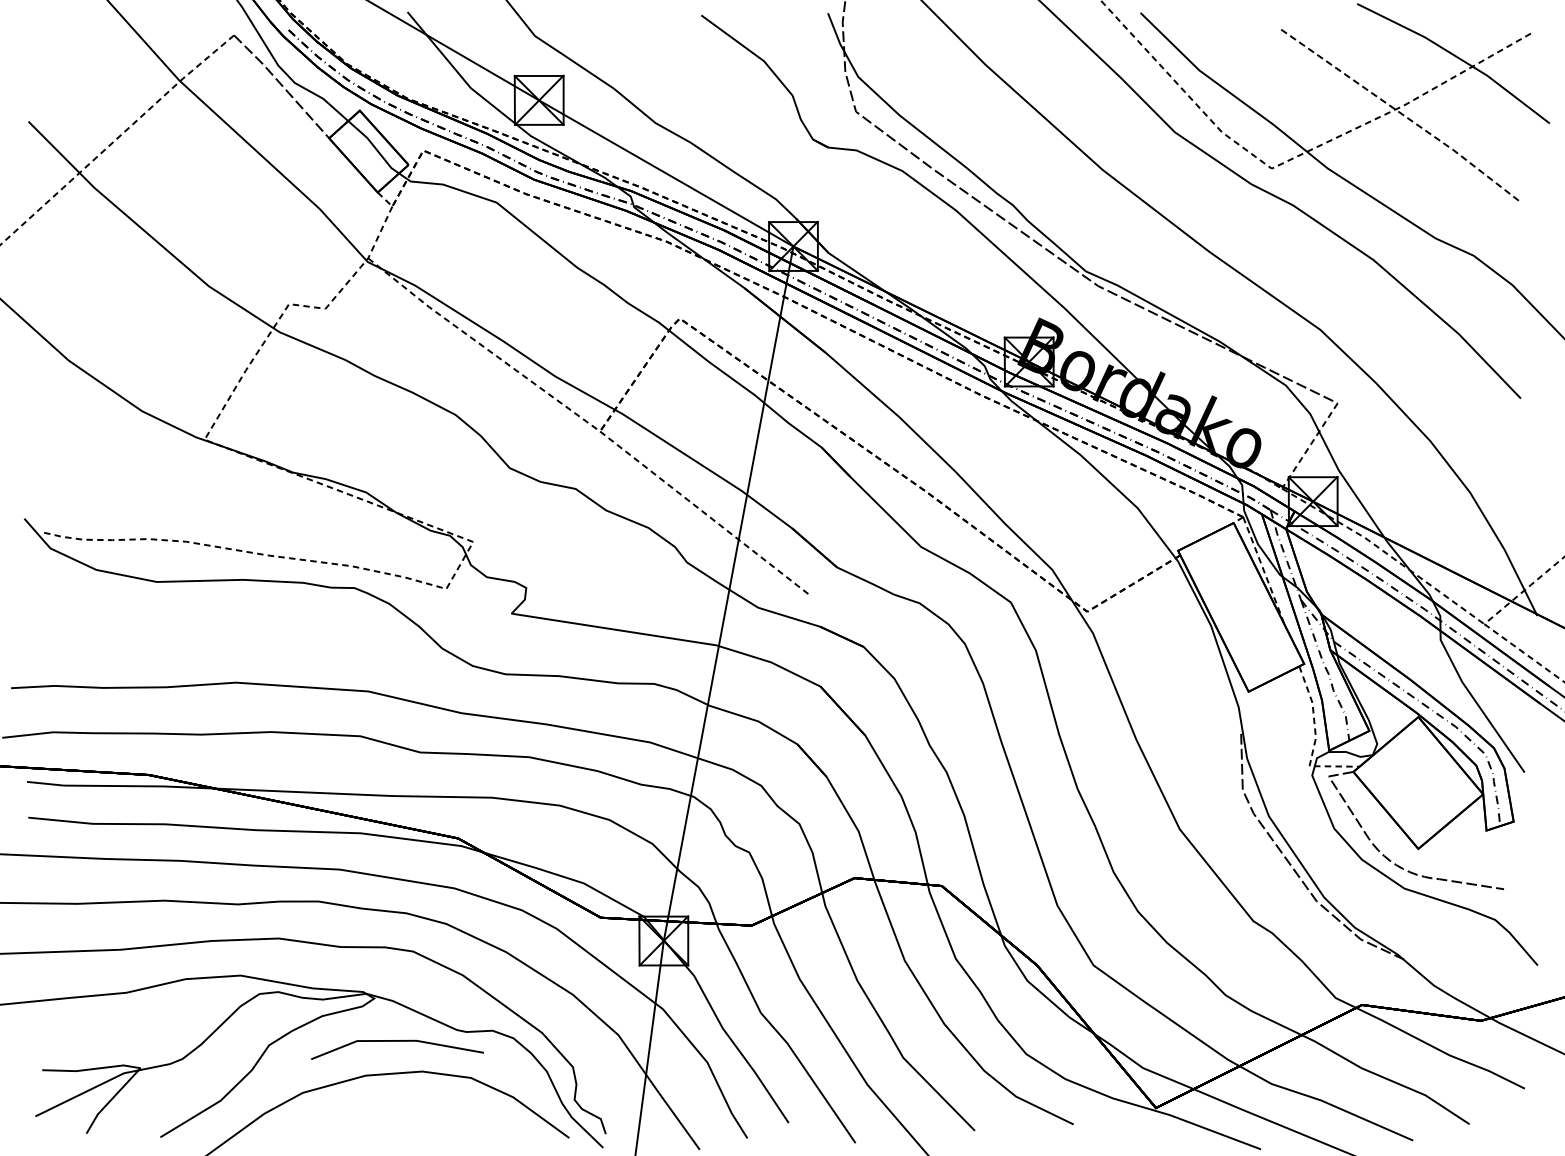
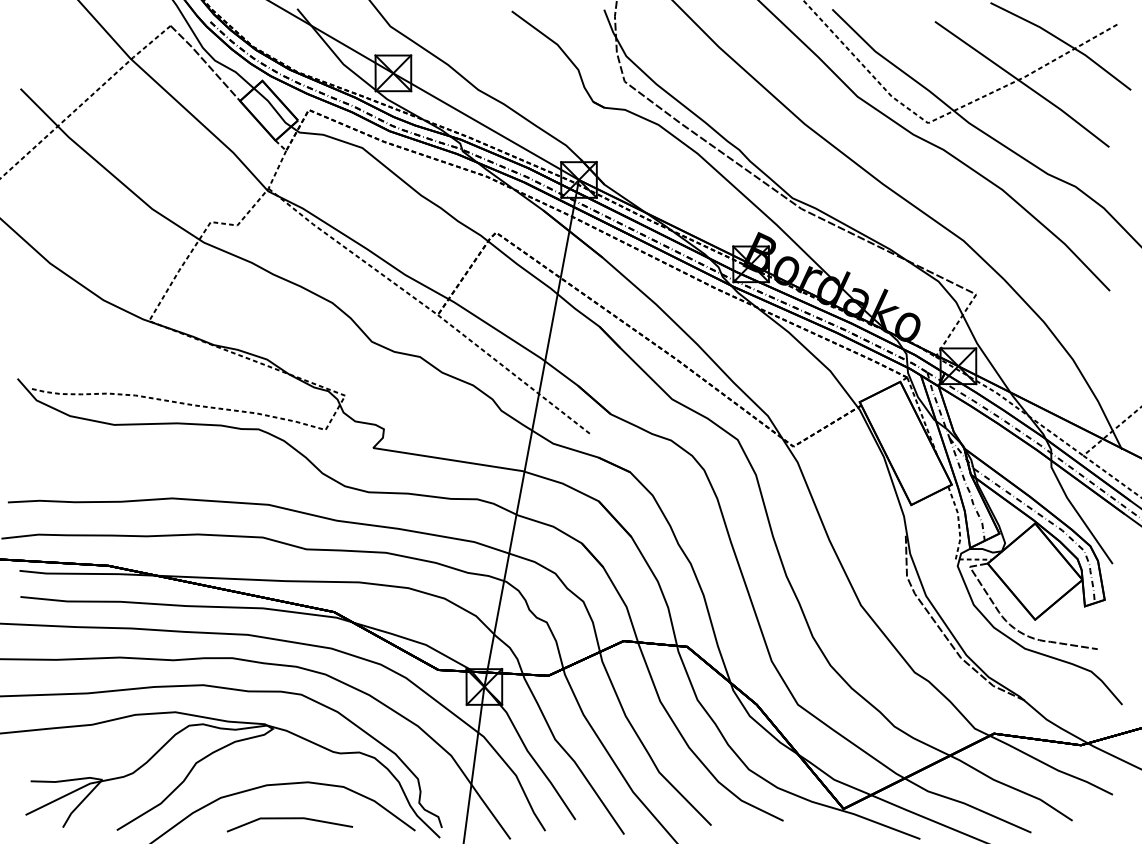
line: (1402, 114) -> (1023, 83), dashed -> solid
line: (397, 1041) -> (289, 818), moved

